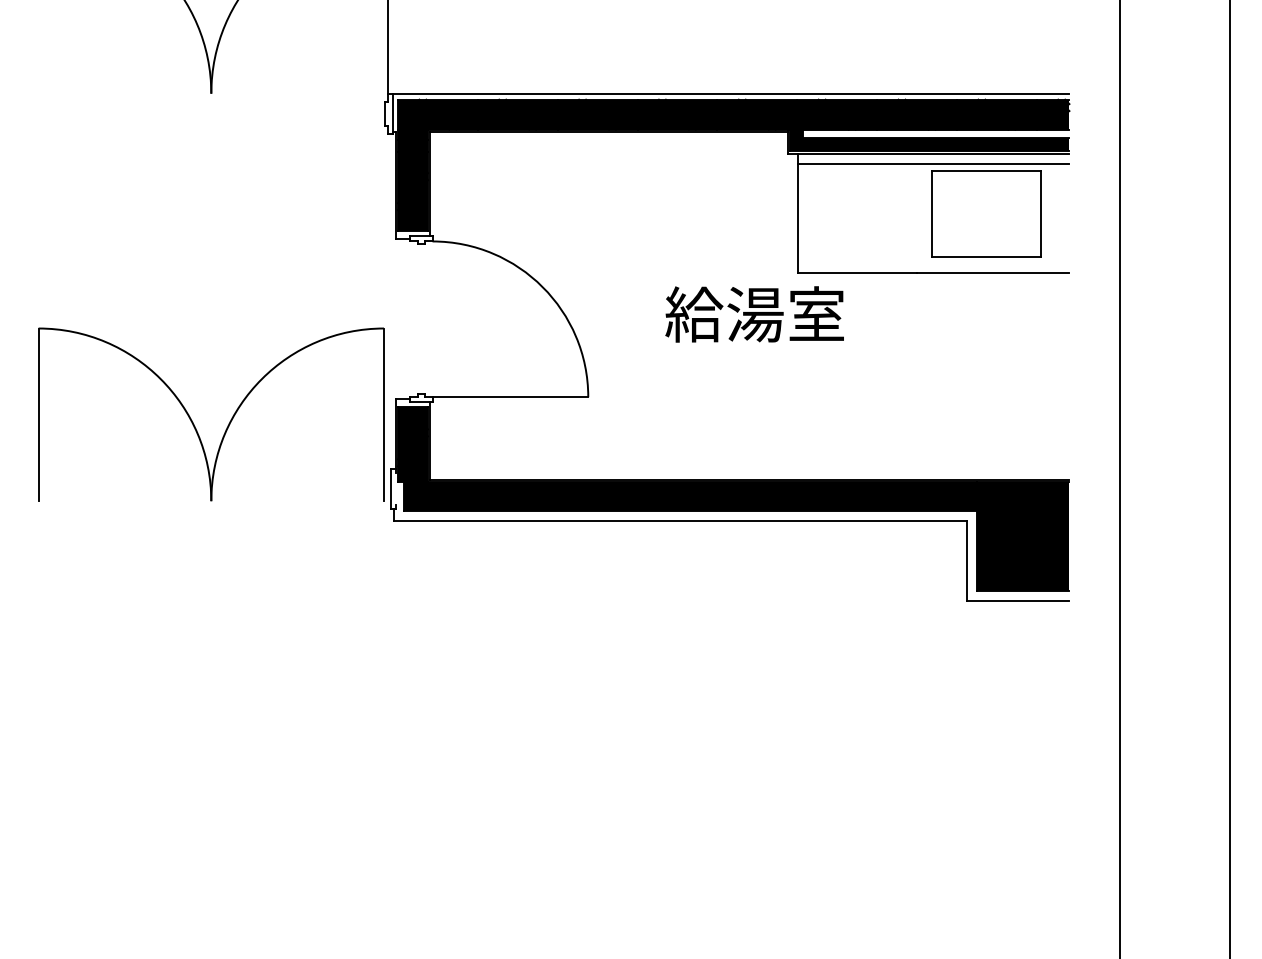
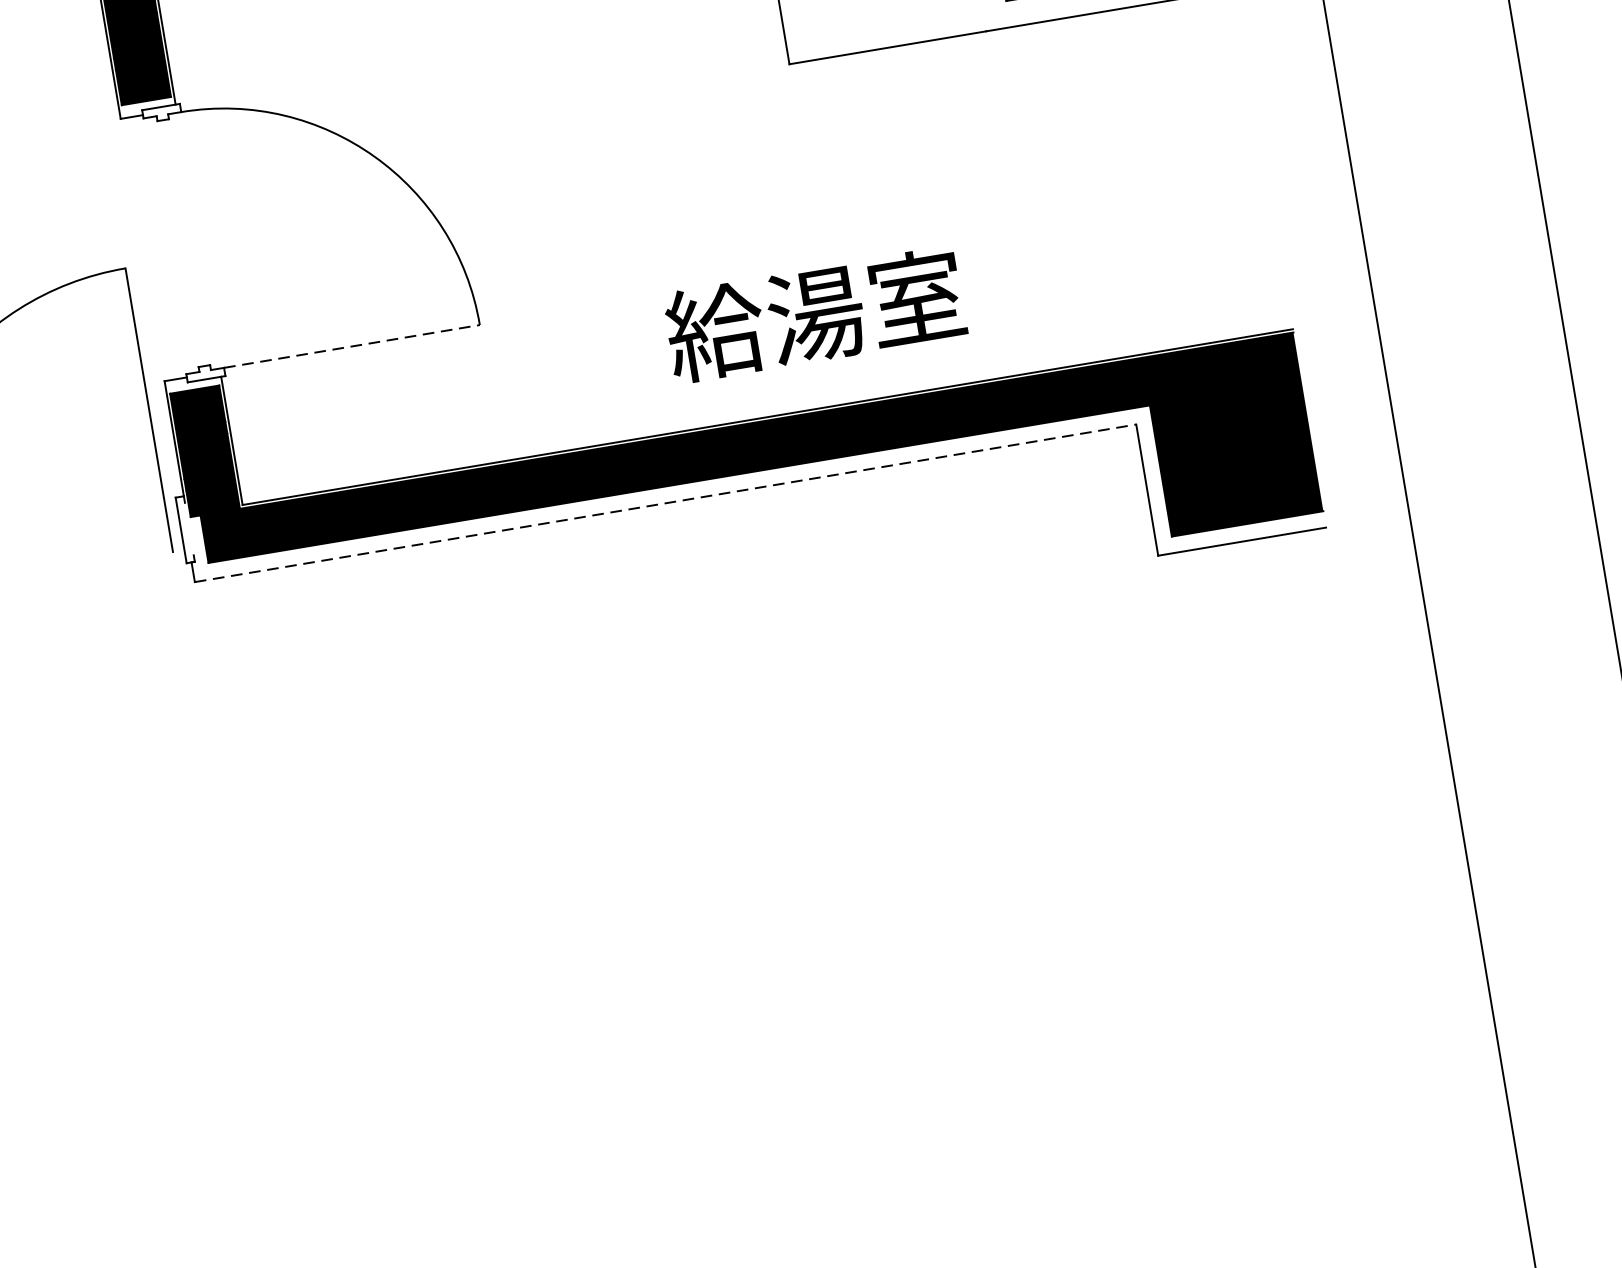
text: (754, 314) -> (814, 315), moved
line: (510, 397) -> (352, 346), solid -> dashed
line: (680, 521) -> (665, 503), solid -> dashed

